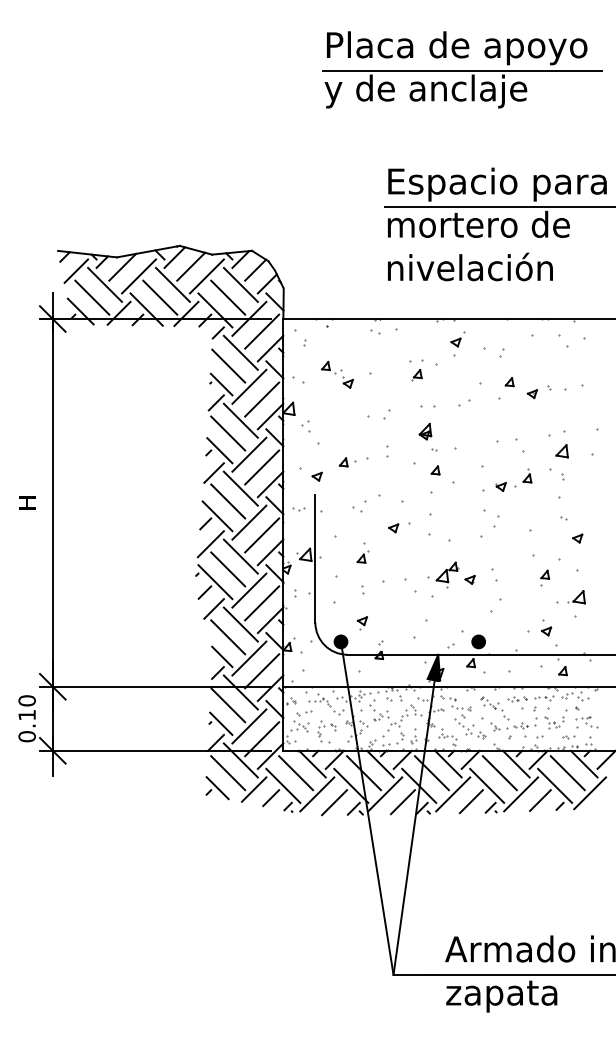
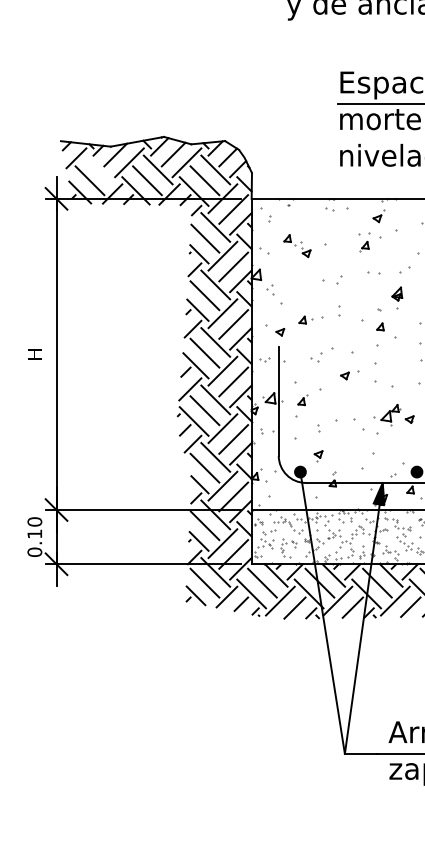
line: (105, 284) -> (101, 169), removed
part: (457, 339) -> (378, 216), moved
part: (425, 431) -> (397, 294), moved
part: (362, 556) -> (302, 399), moved

